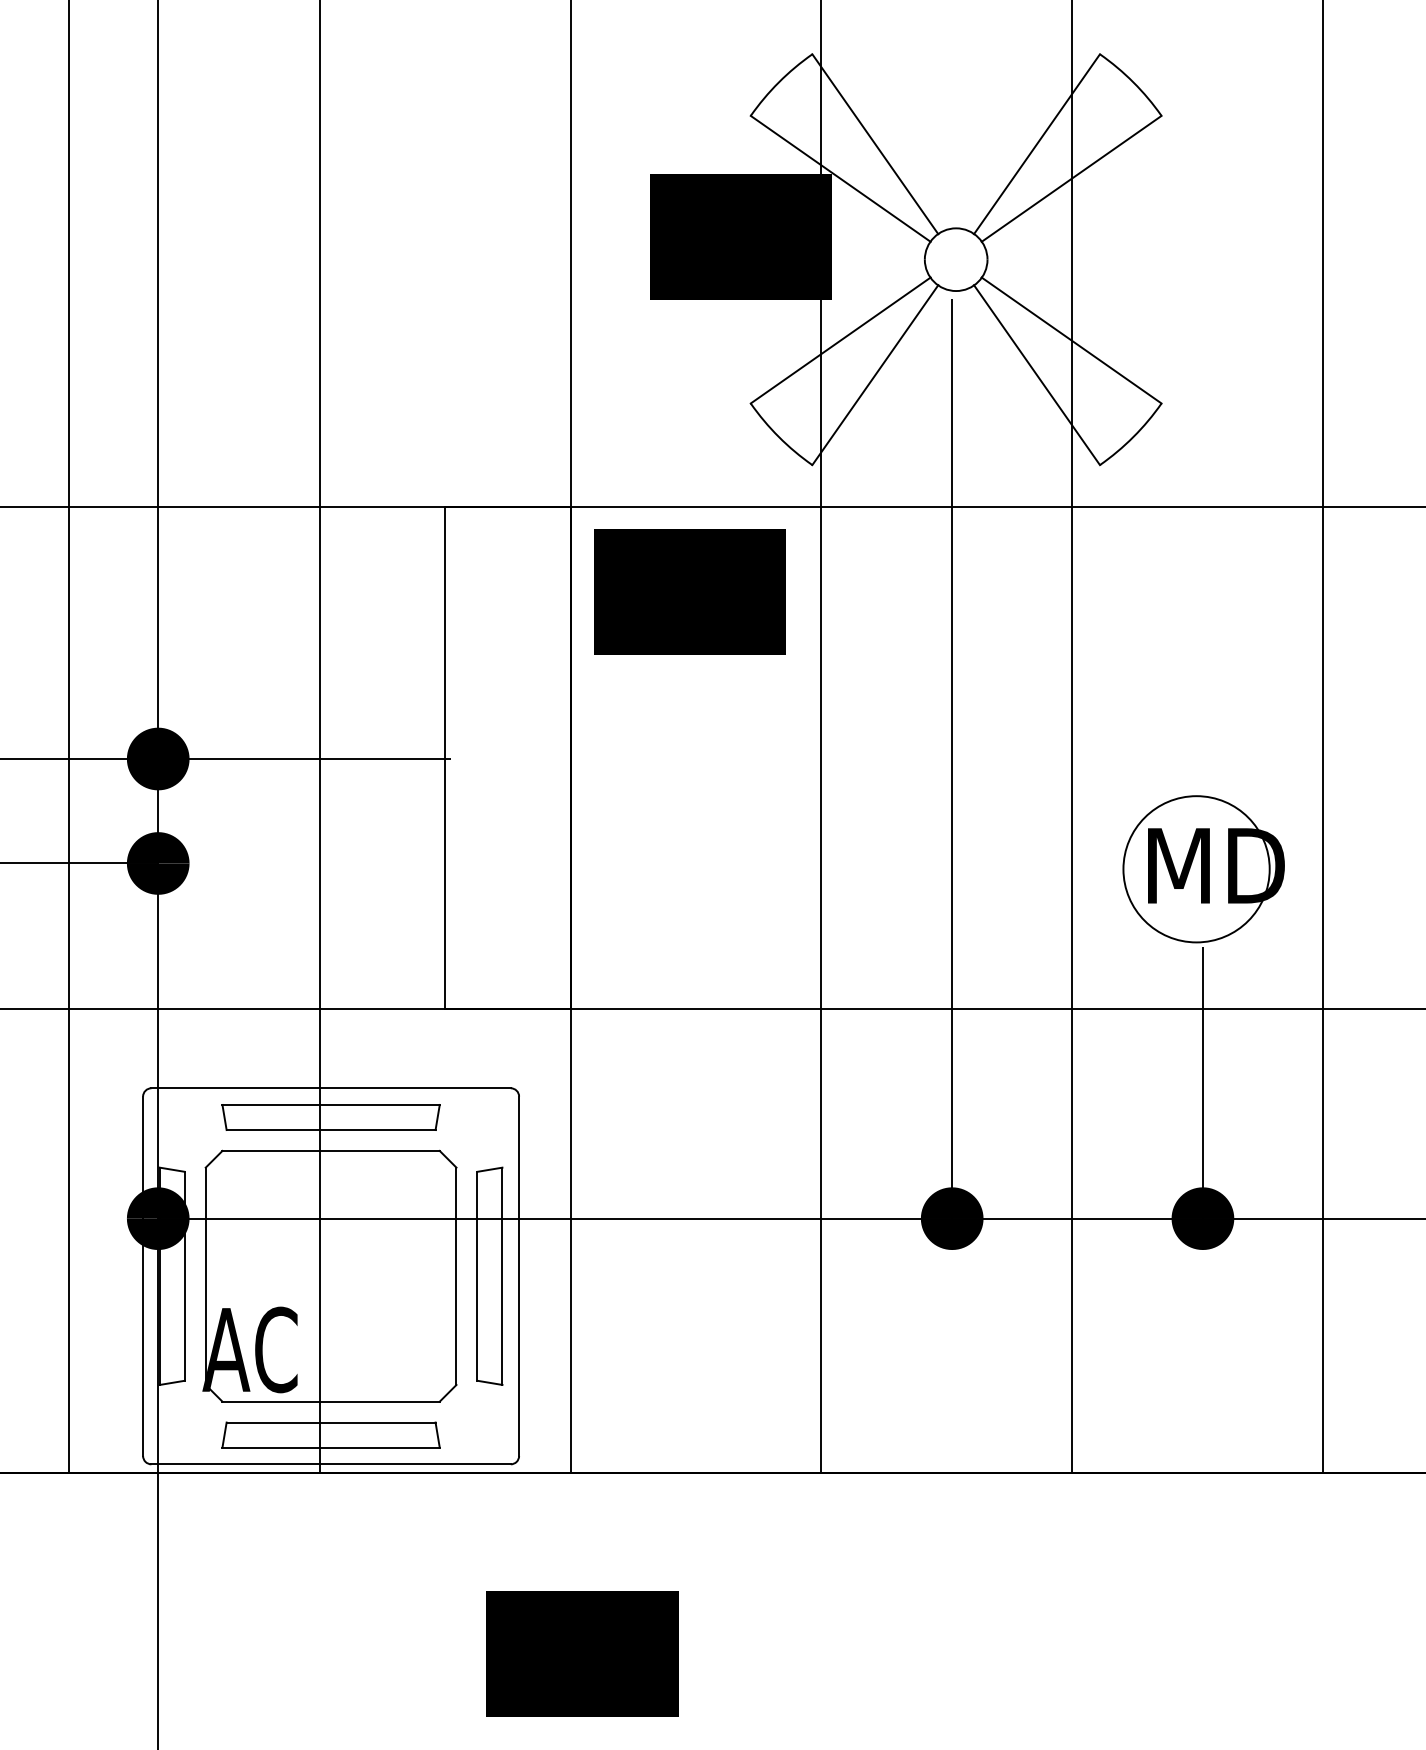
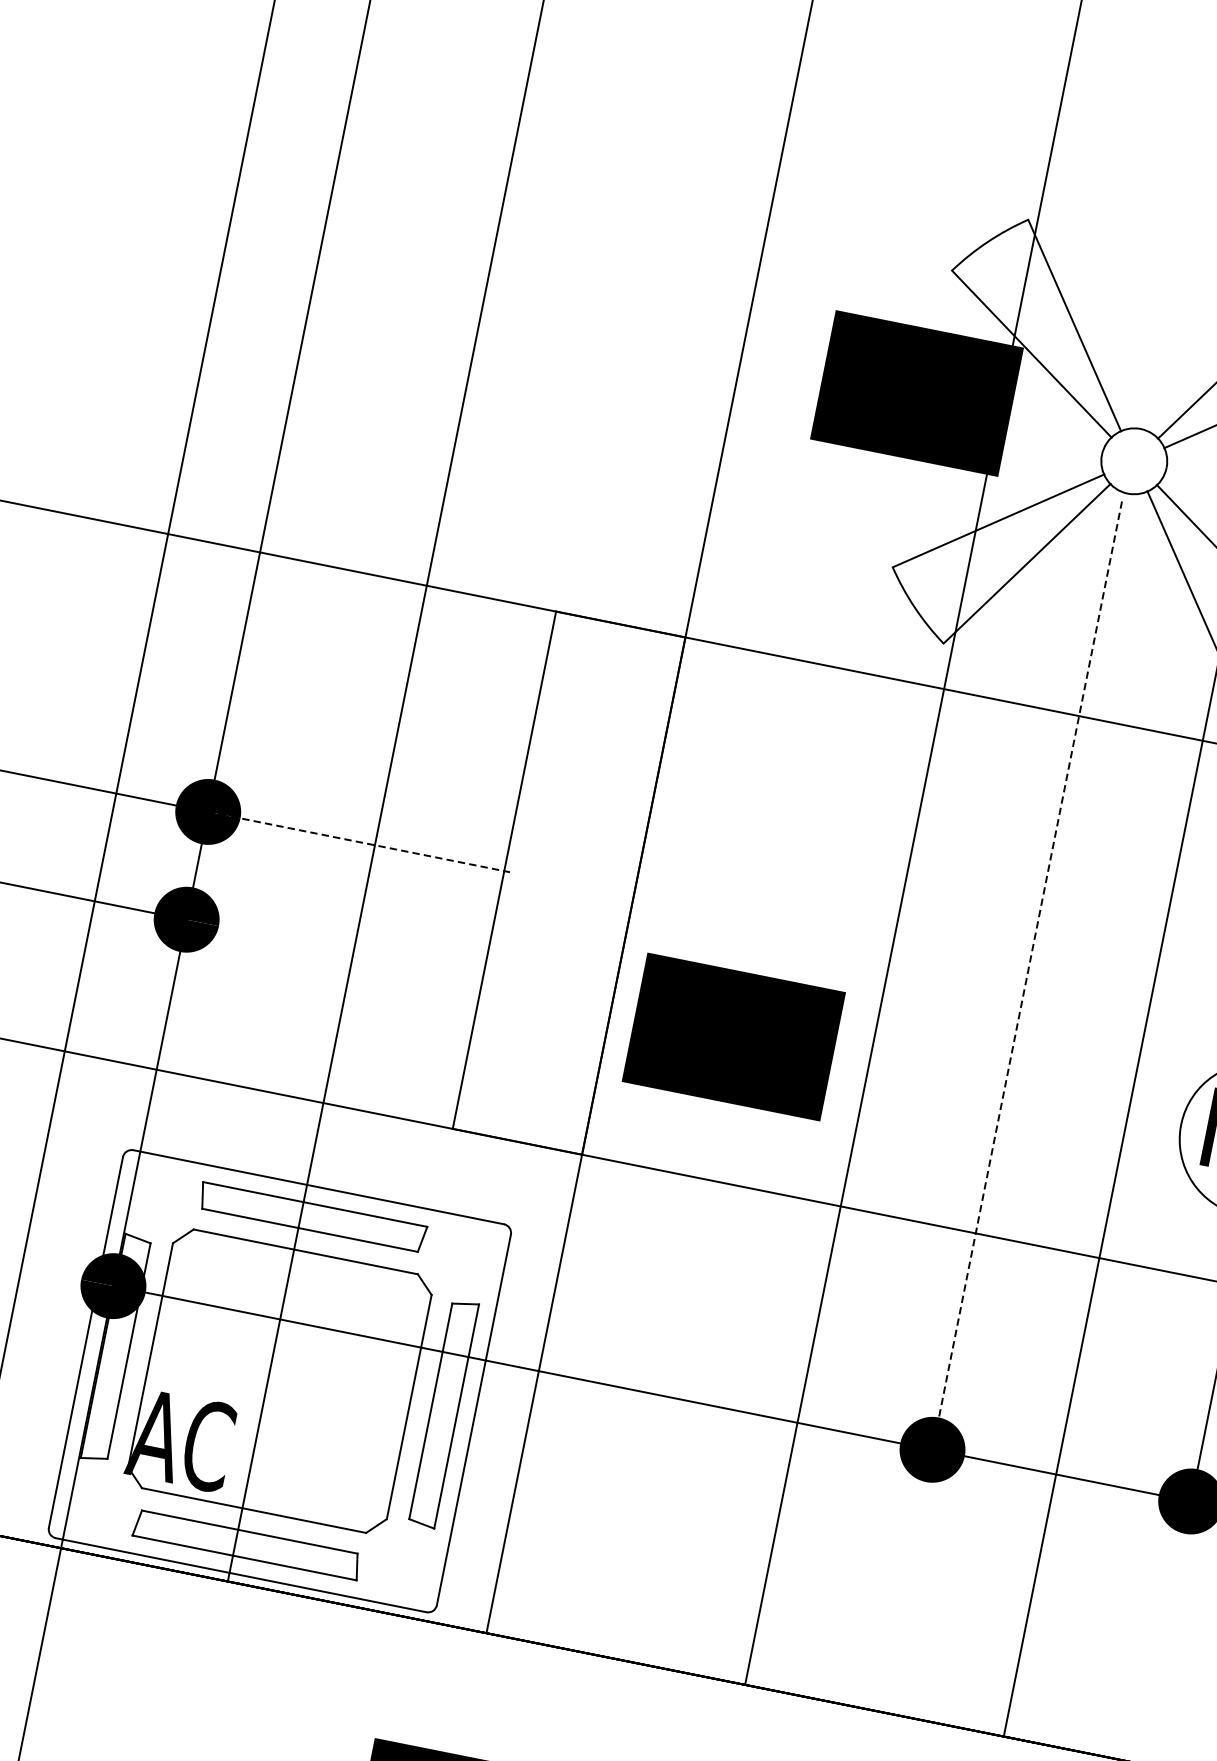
text: (689, 591) -> (733, 1036), moved
line: (304, 759) -> (358, 842), solid -> dashed
line: (952, 759) -> (1027, 976), solid -> dashed

